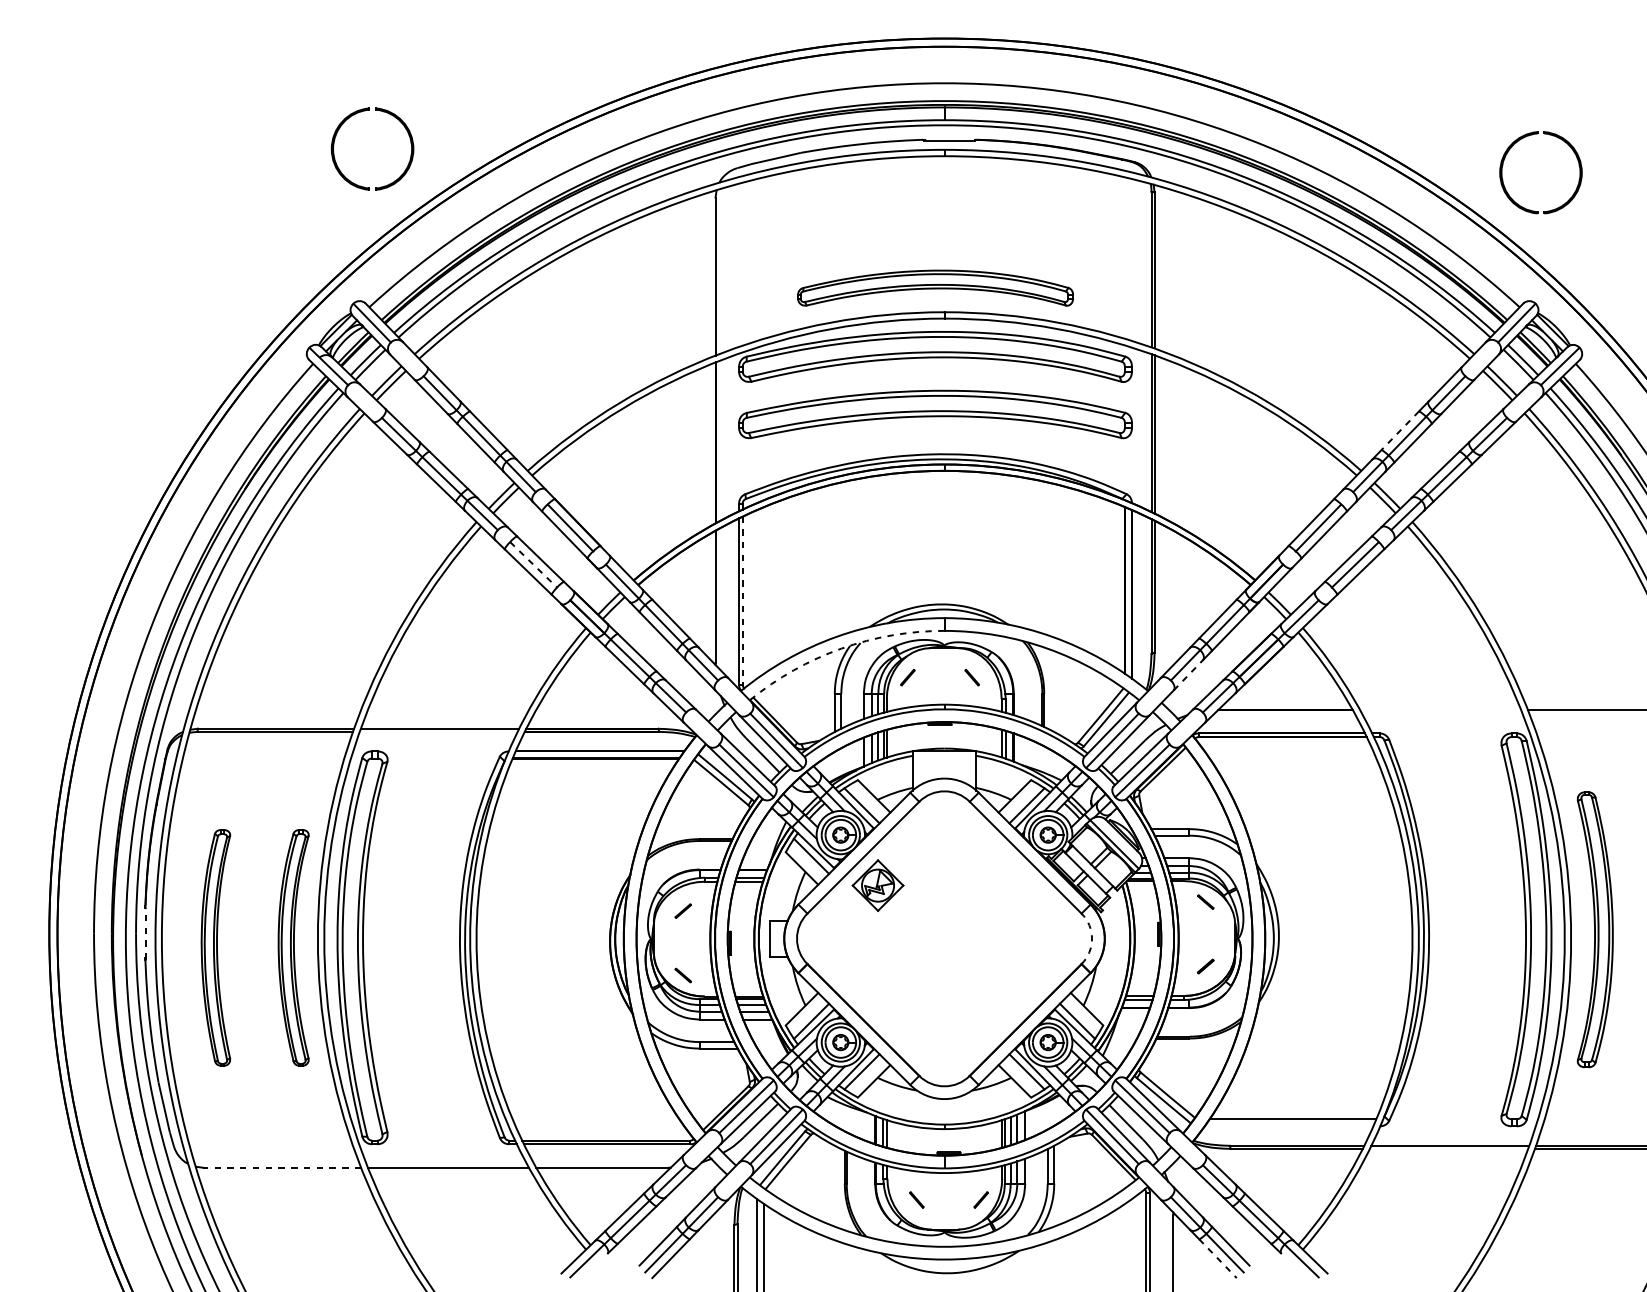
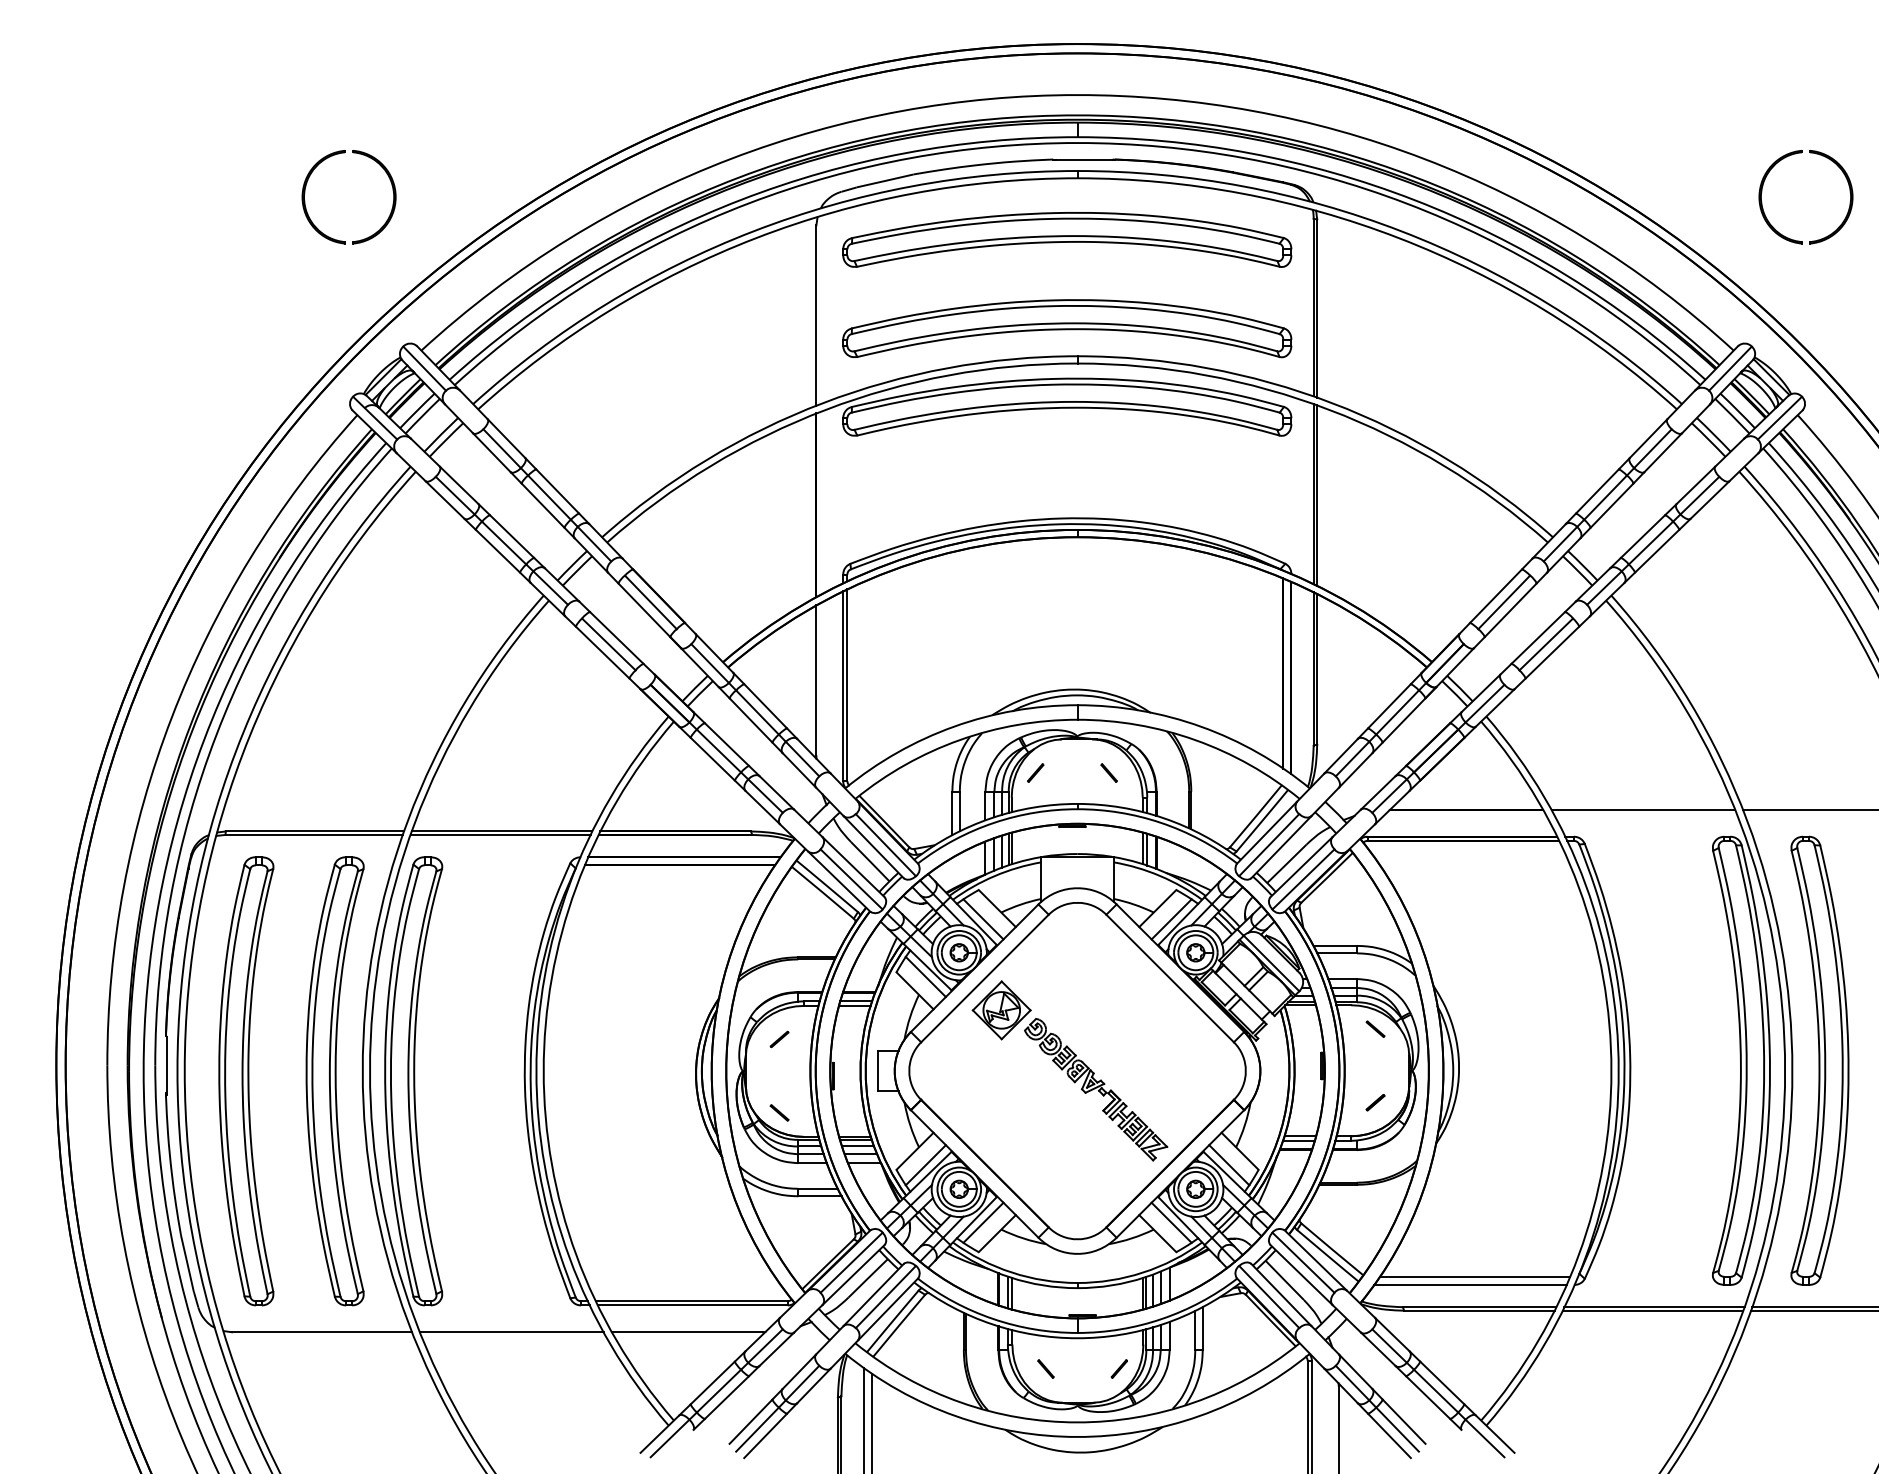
part: (336, 163) -> (308, 213), moved
part: (1513, 199) -> (1774, 227), moved
part: (935, 287) -> (1067, 328), size x1.43
part: (935, 414) -> (1067, 239), moved
line: (1400, 430) -> (1597, 491), dashed -> solid
line: (534, 564) -> (609, 644), dashed -> solid
line: (742, 600) -> (847, 685), dashed -> solid
arc: (841, 649) -> (959, 740), dashed -> solid
line: (1189, 675) -> (1356, 770), dashed -> solid
line: (1440, 709) -> (1643, 809), added
line: (438, 731) -> (500, 834), added
part: (1594, 929) -> (1819, 1060), size x1.43
line: (145, 933) -> (166, 1065), dashed -> solid
arc: (1091, 939) -> (1245, 1071), dashed -> solid
part: (216, 947) -> (246, 1081), size x1.67
part: (293, 947) -> (334, 1081), size x1.67
part: (961, 955) -> (1096, 1089), added
line: (1288, 1125) -> (1470, 1284), added
line: (1448, 1148) -> (1652, 1310), added
line: (281, 1168) -> (321, 1332), dashed -> solid
line: (1217, 1258) -> (1389, 1435), dashed -> solid

